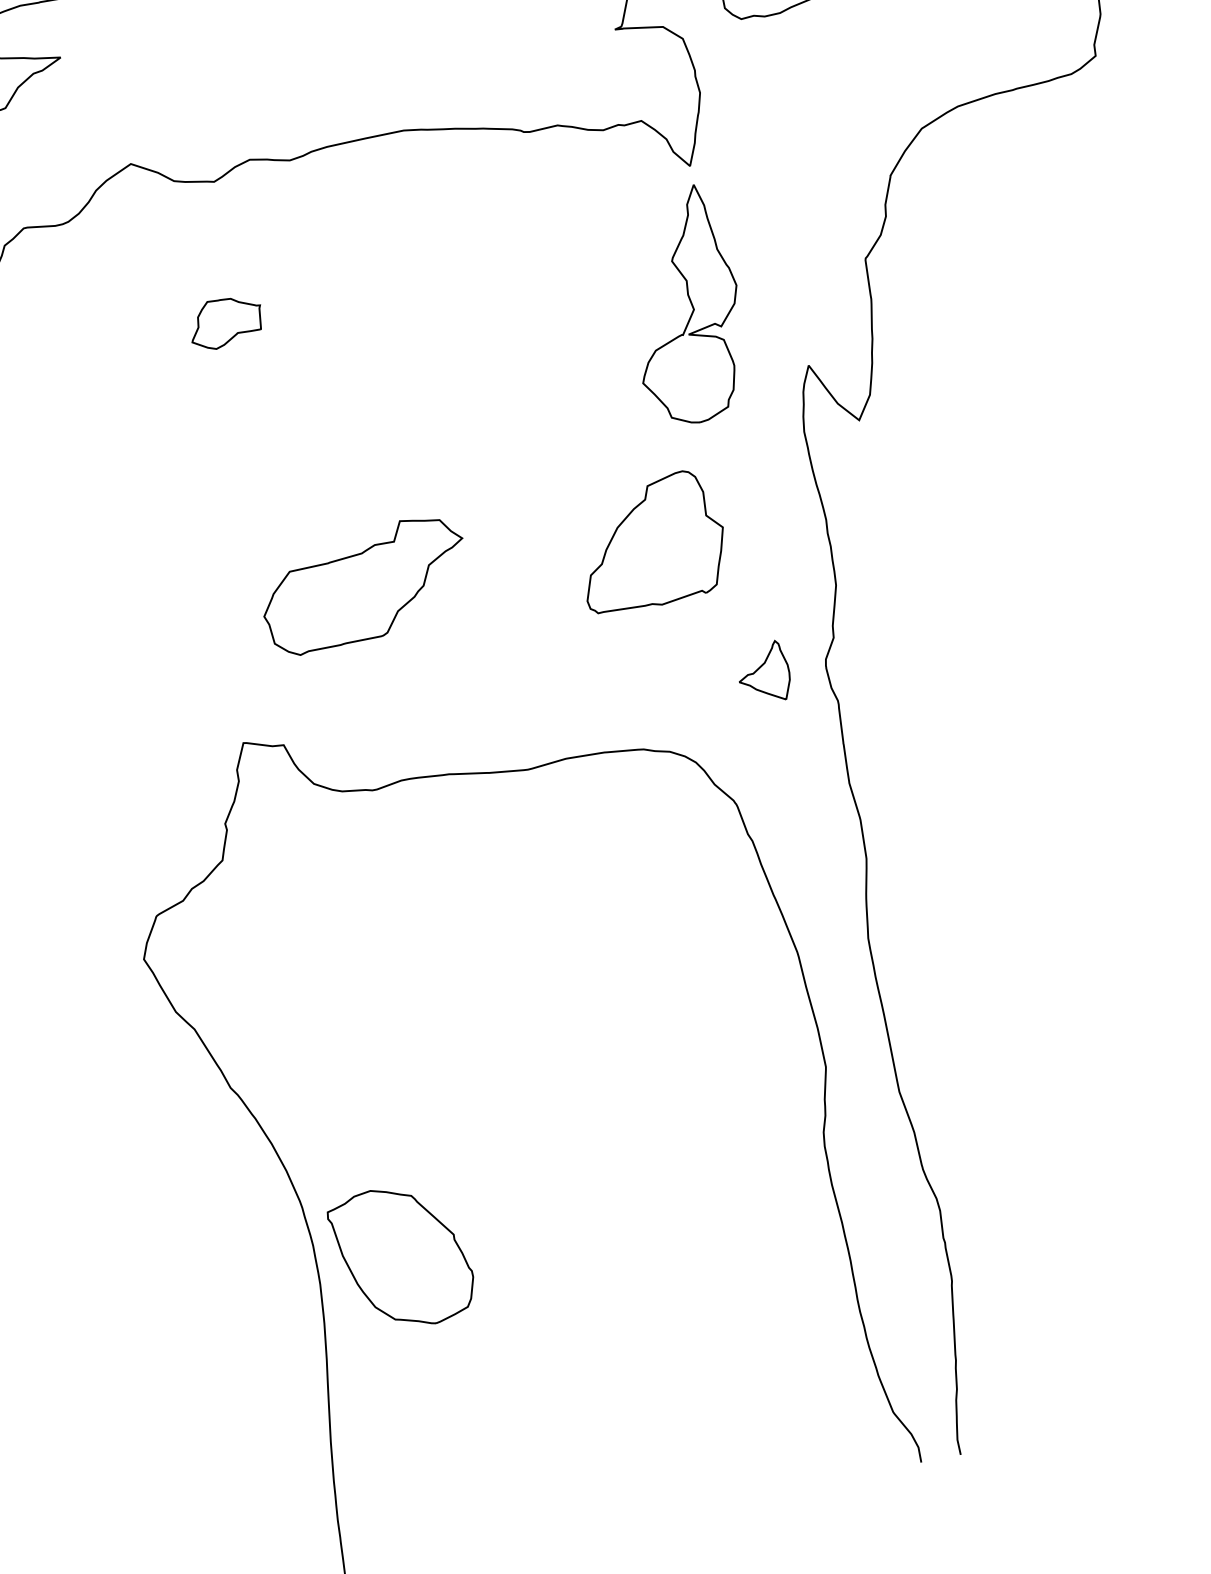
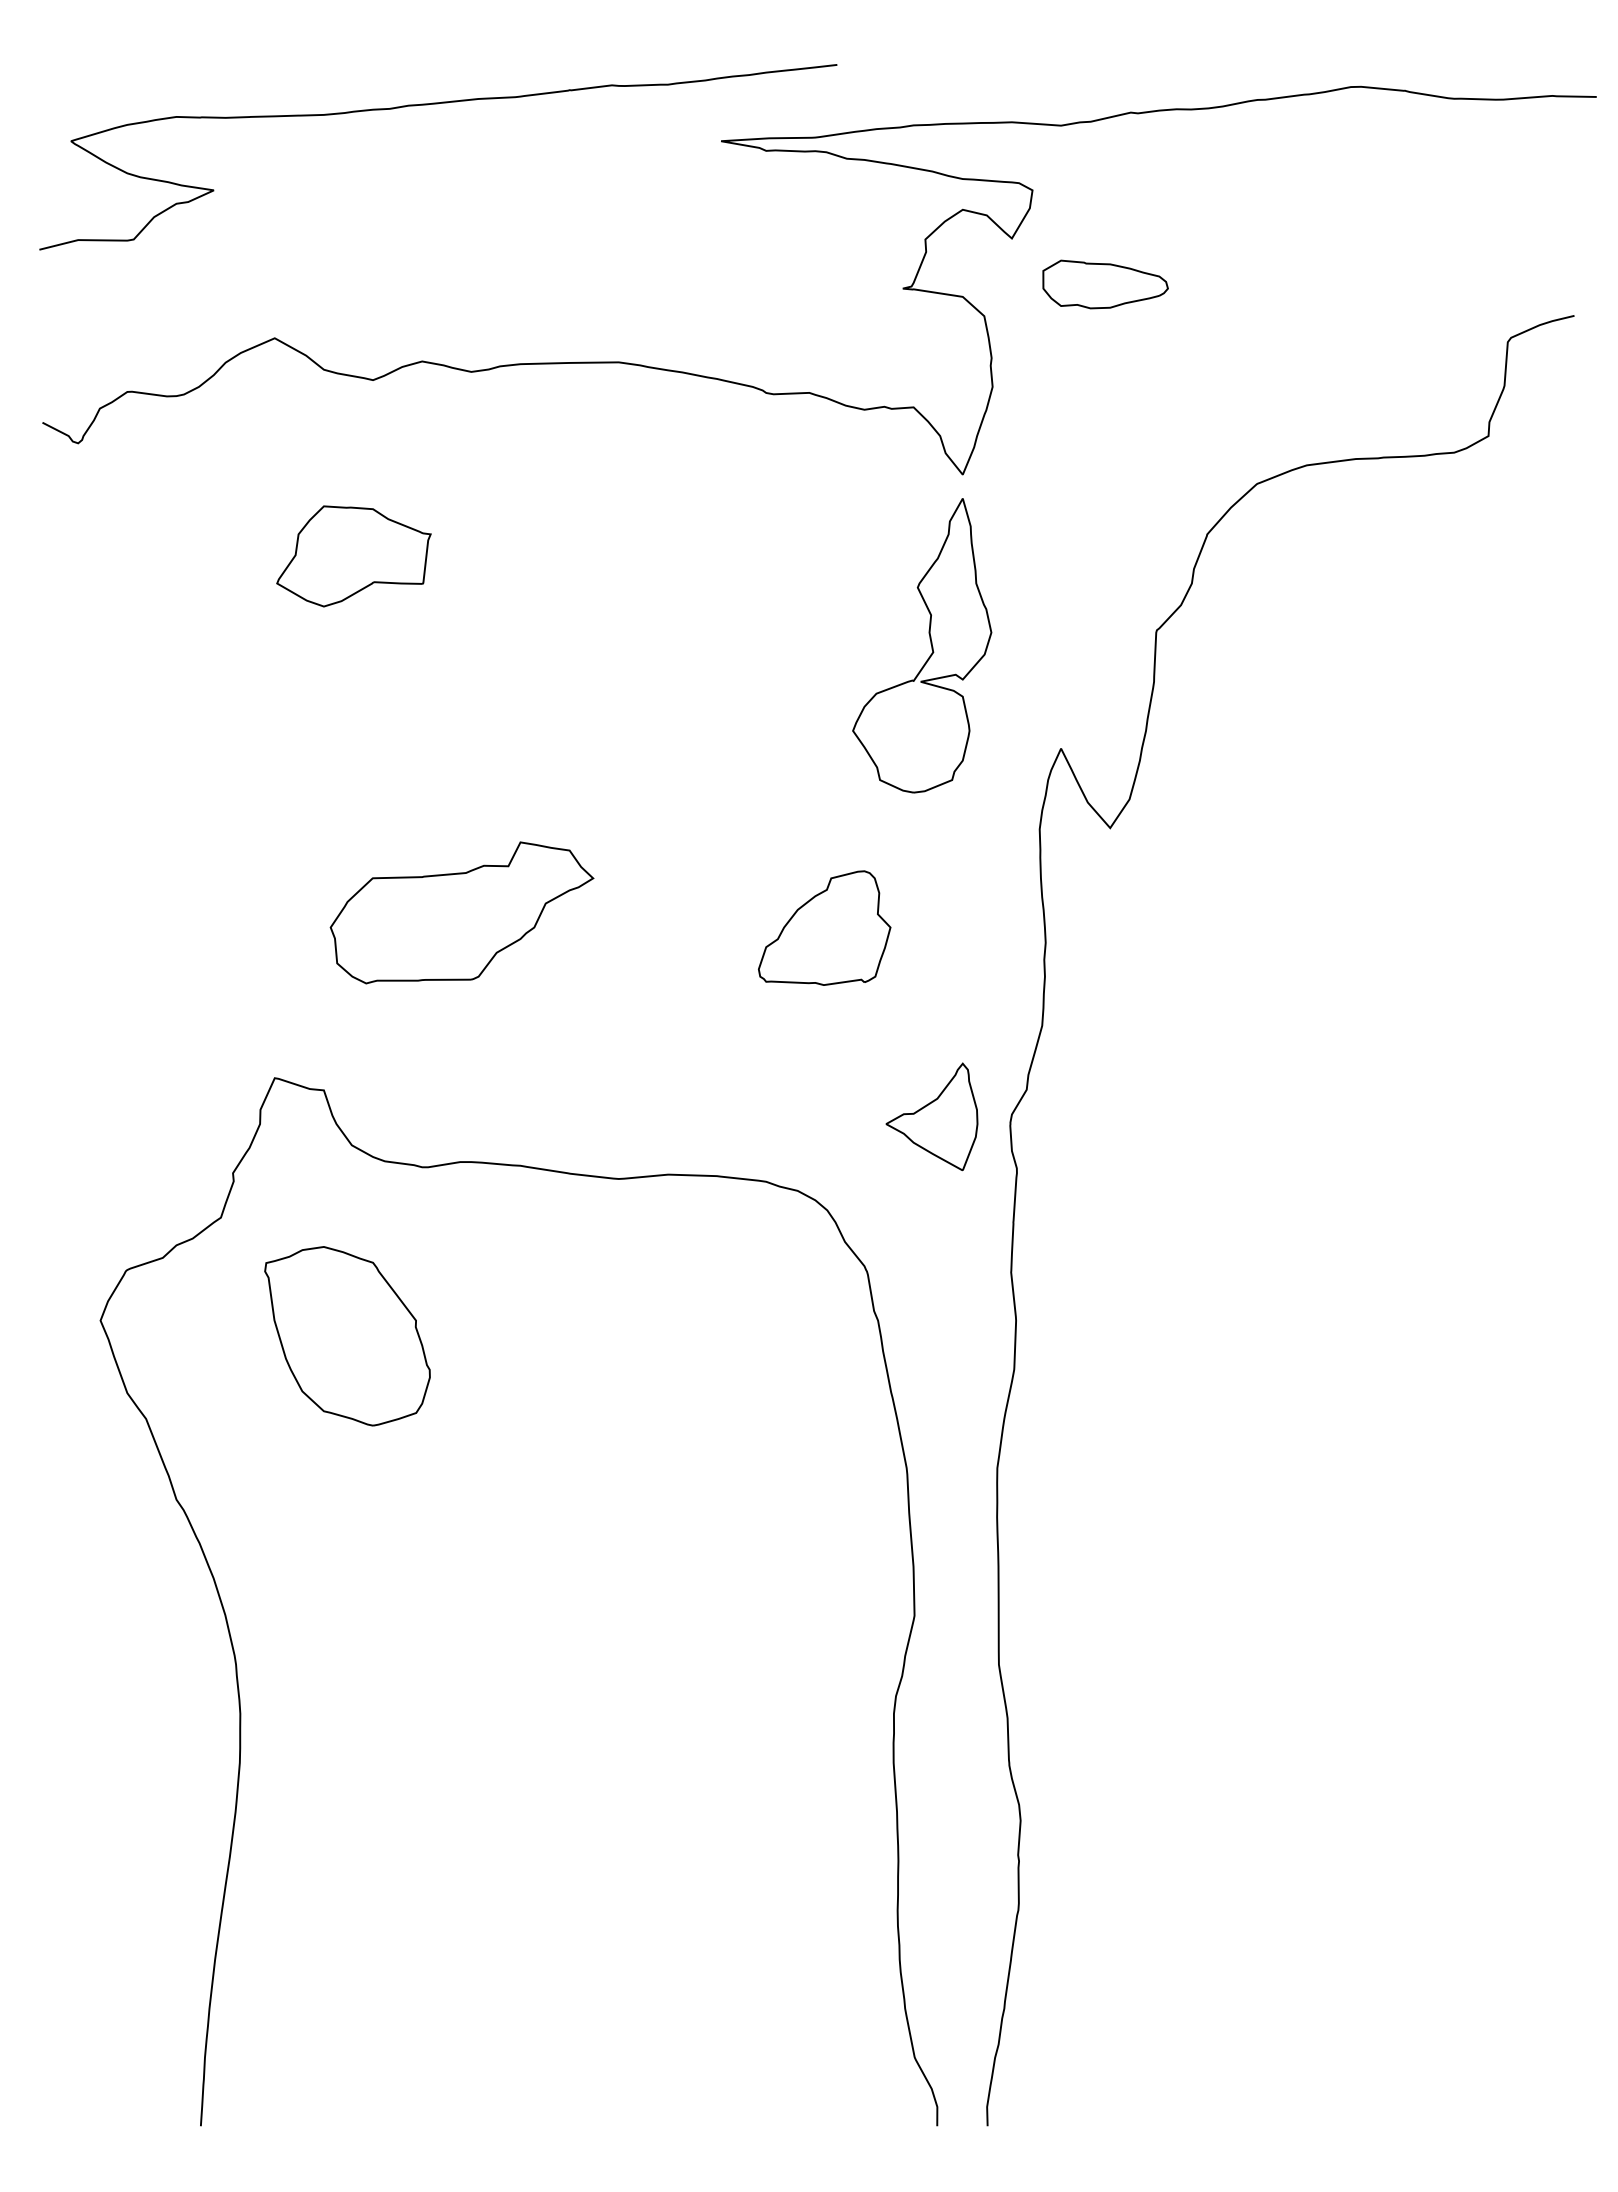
part: (225, 322) -> (353, 556), size x1.67
part: (650, 541) -> (824, 927), size x0.71
part: (763, 673) -> (931, 1116), size x1.43
part: (402, 1257) -> (347, 1336), moved

